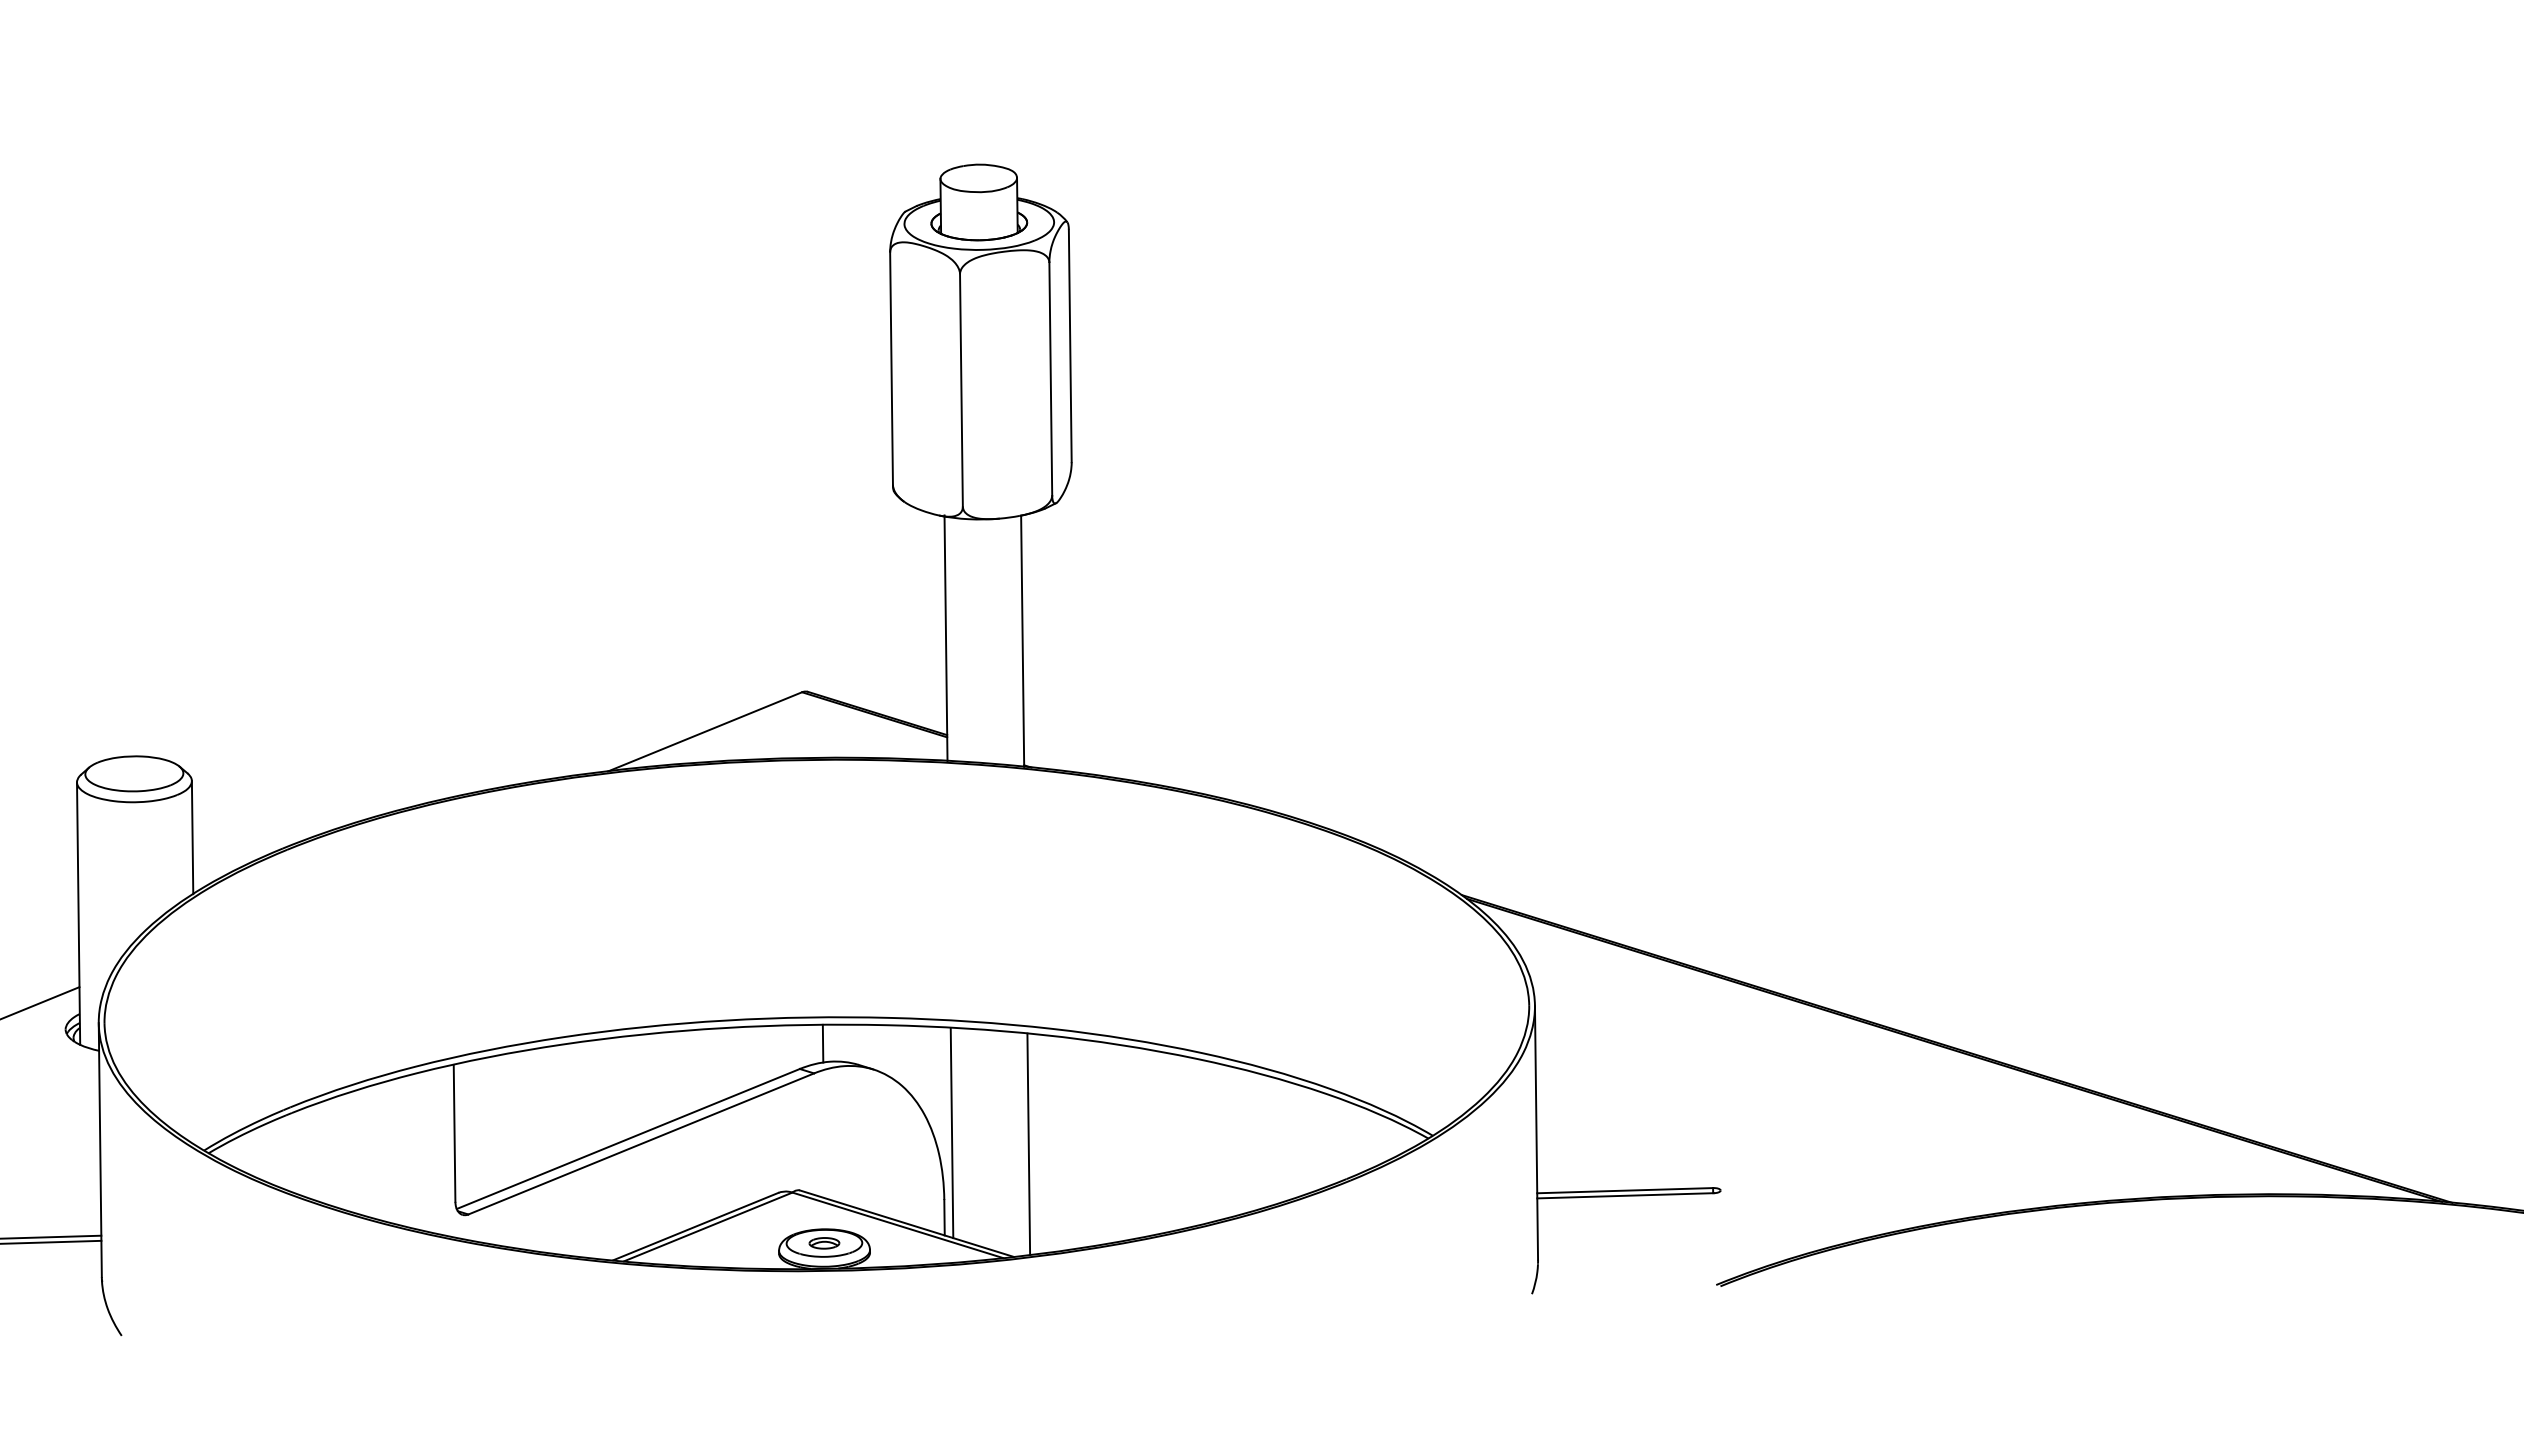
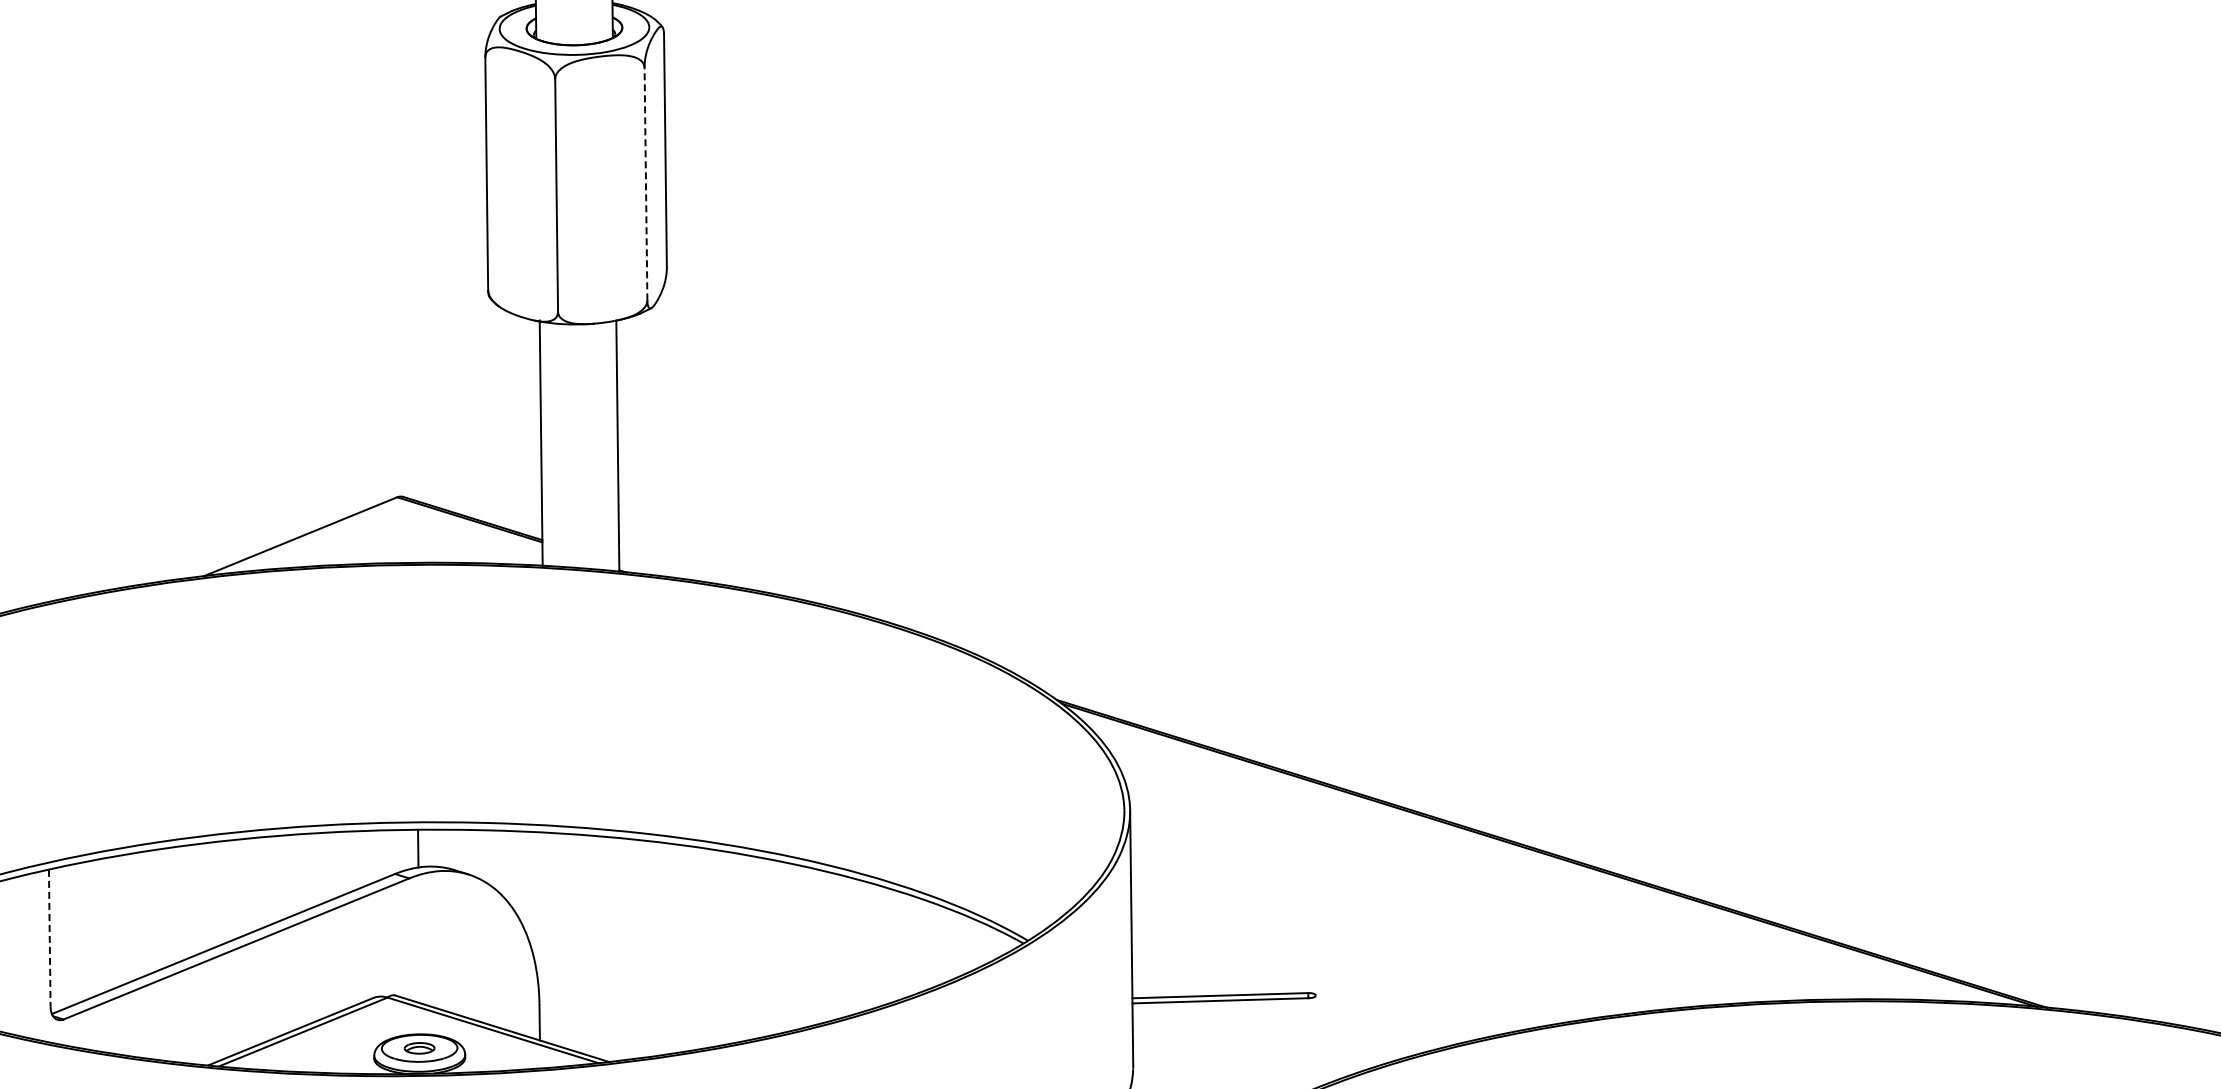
line: (1050, 378) -> (645, 183), solid -> dashed
line: (454, 1133) -> (49, 938), solid -> dashed
line: (951, 1133) -> (546, 938), removed
line: (1028, 1143) -> (623, 948), removed

